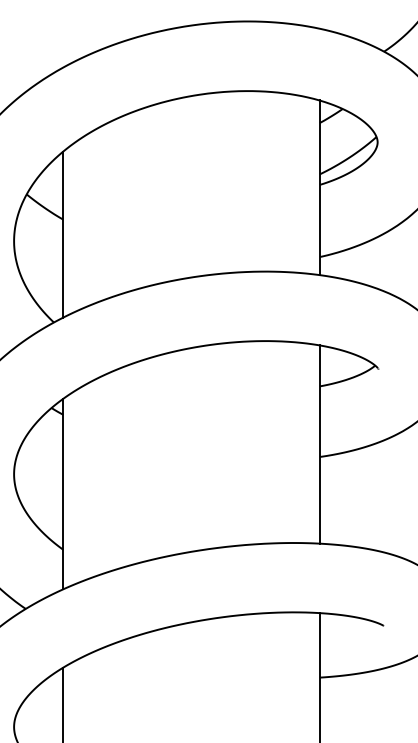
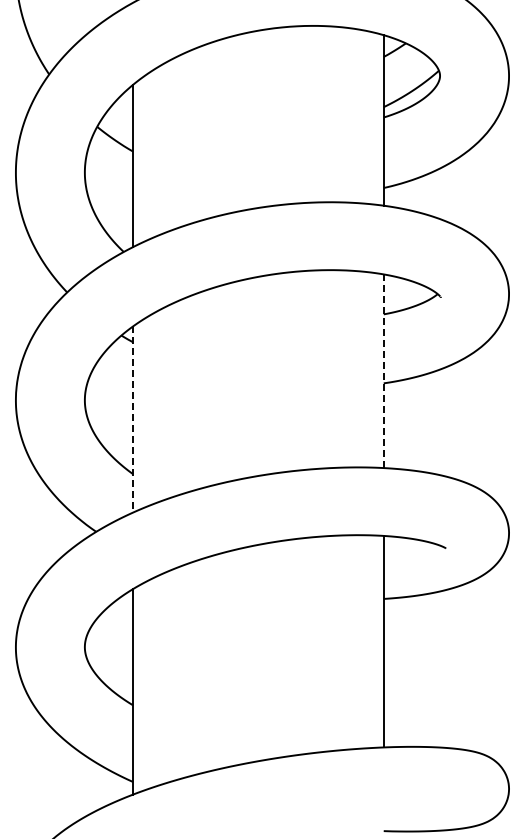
line: (319, 444) -> (383, 371), solid -> dashed
line: (62, 494) -> (132, 420), solid -> dashed

